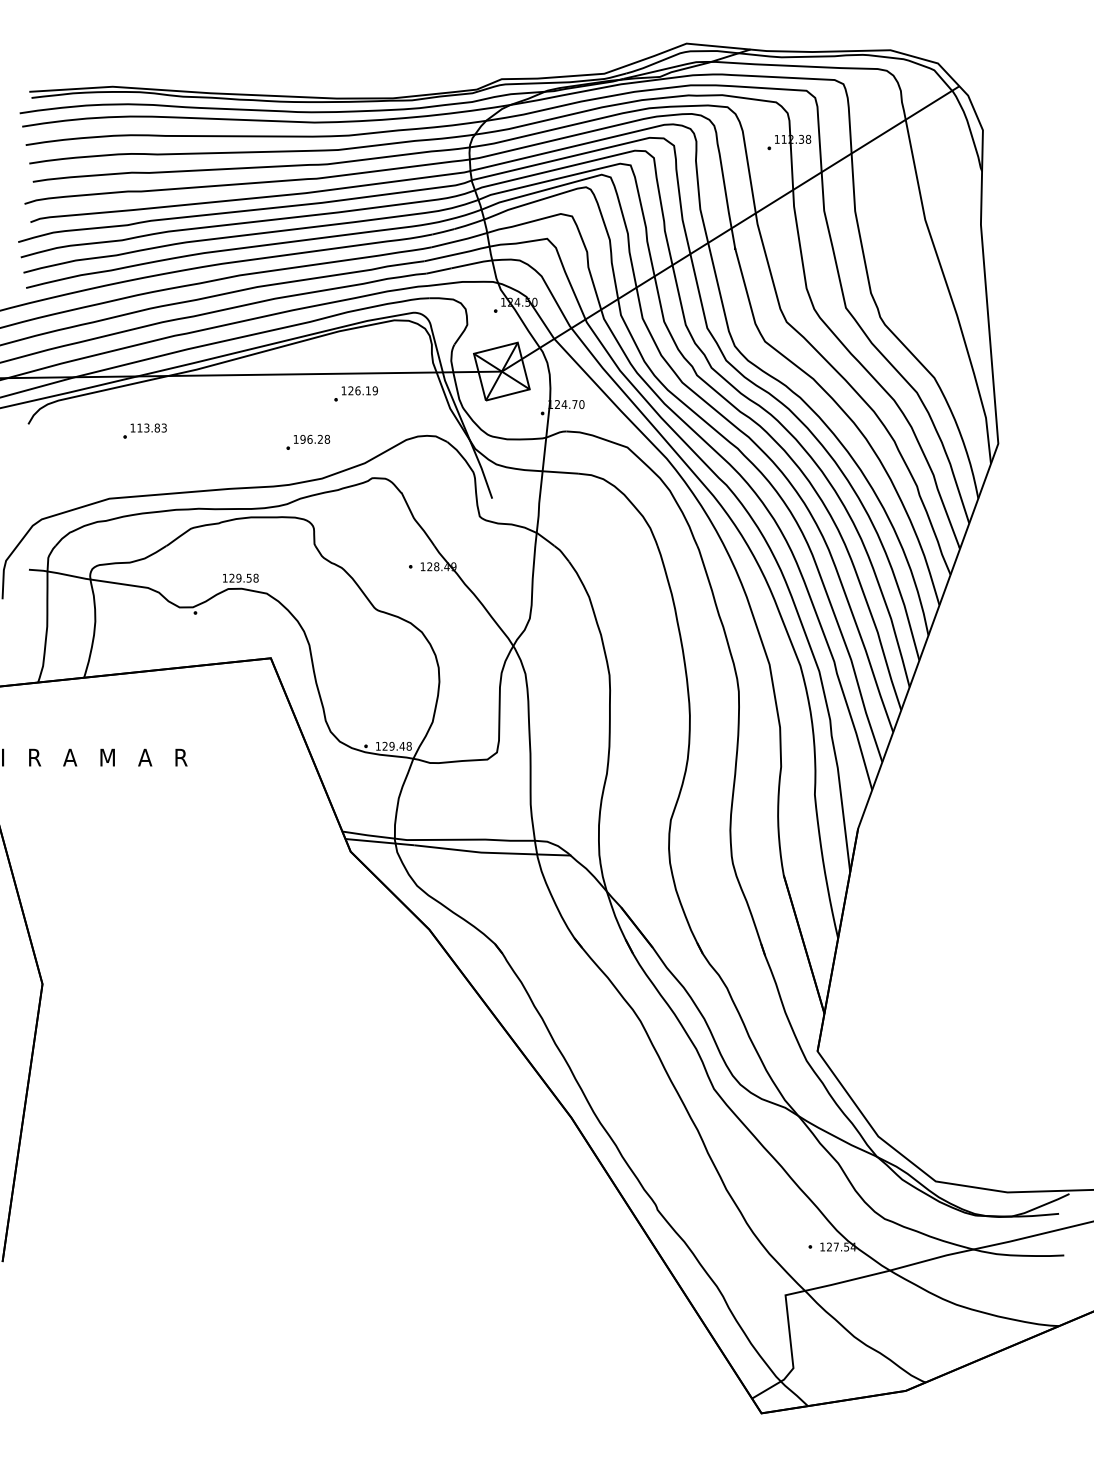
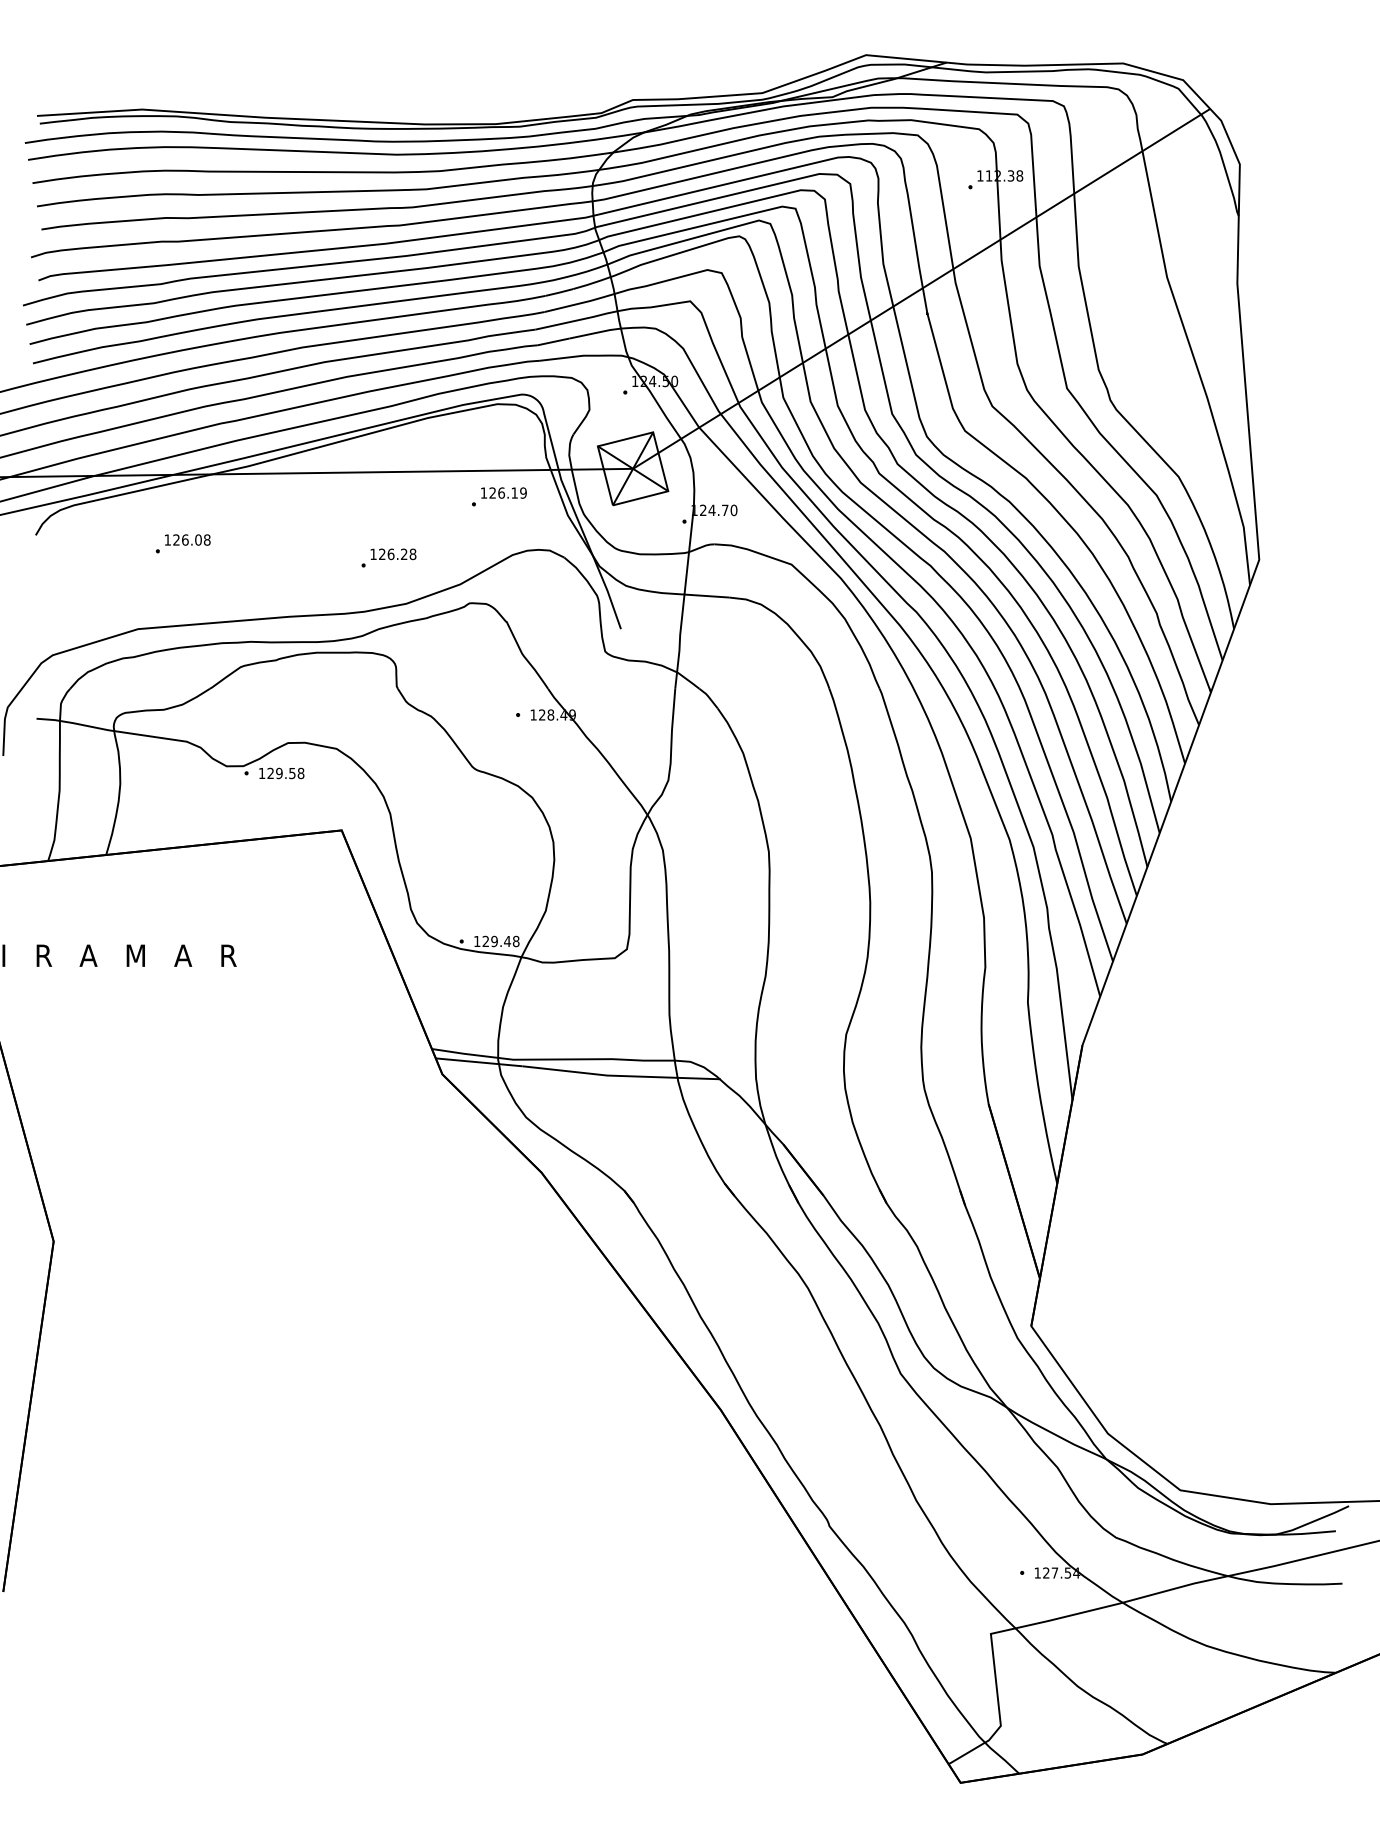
part: (356, 393) -> (499, 496), moved
text: (151, 427) -> (191, 539), 113.83 -> 126.08
text: (302, 439) -> (381, 554), 196.28 -> 126.28
text: (240, 578) -> (281, 773), moved

